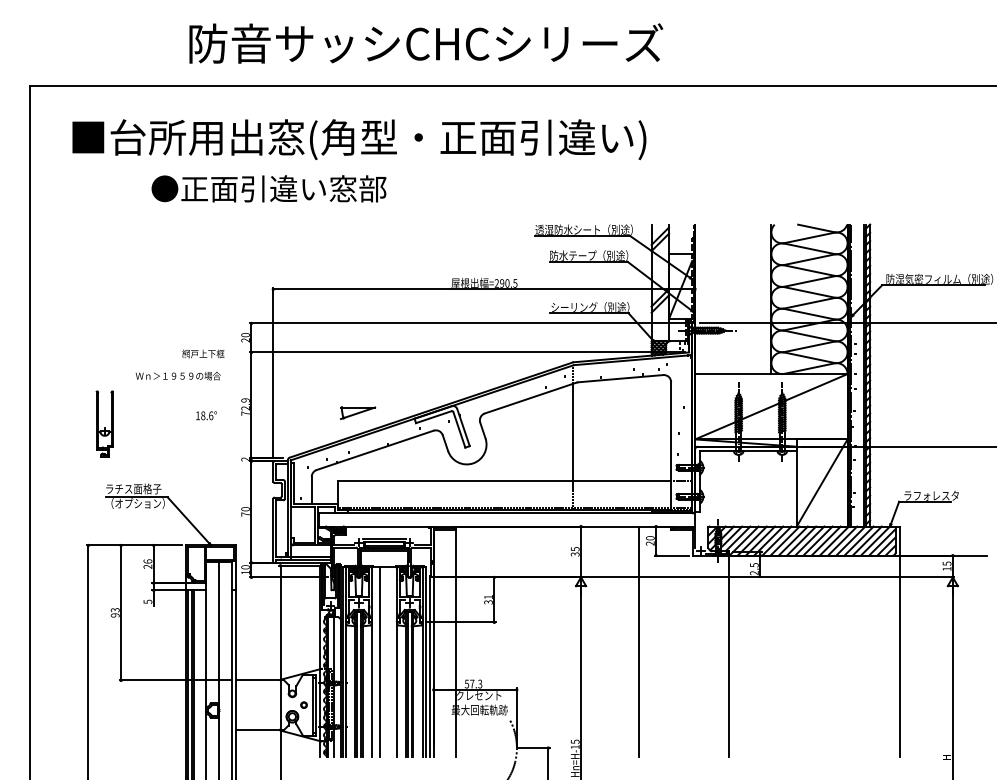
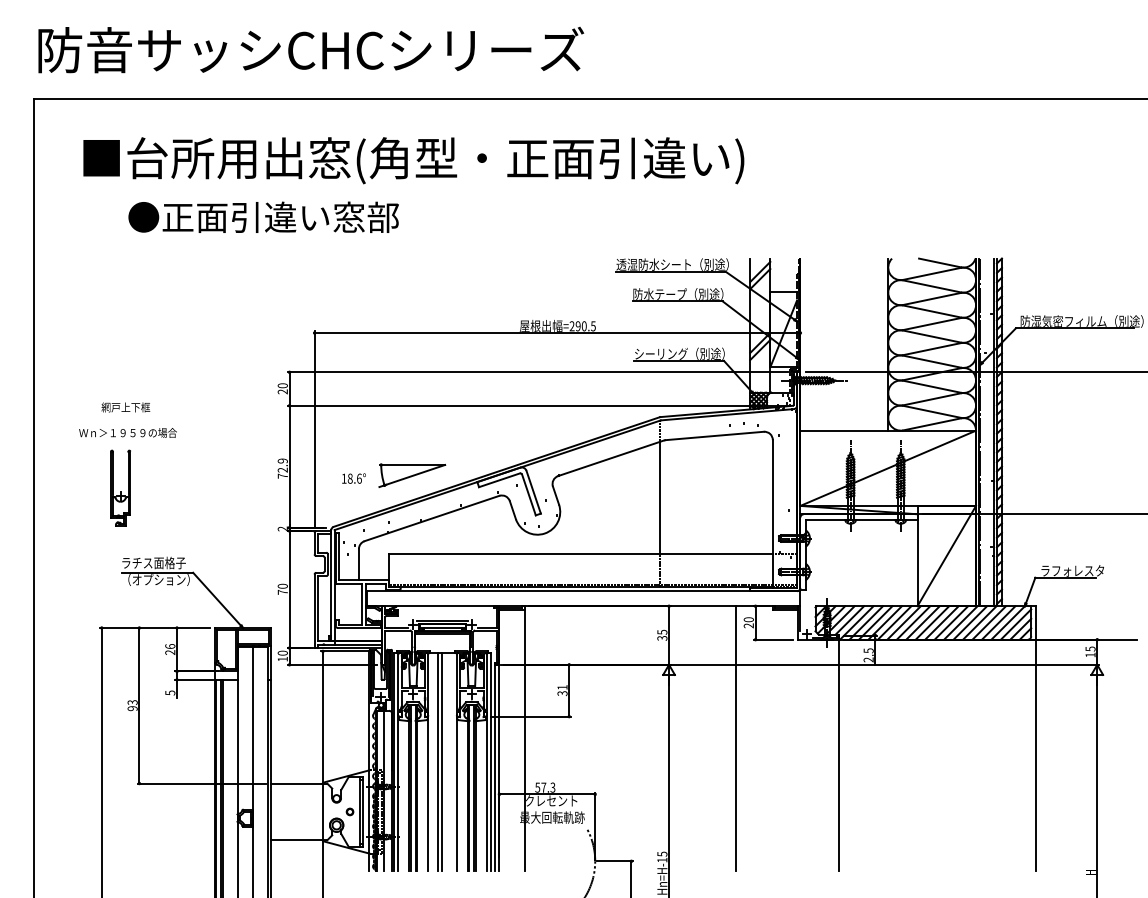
text: (426, 43) -> (311, 49), moved
text: (268, 188) -> (263, 216), moved
text: (203, 353) -> (126, 406), moved
text: (178, 375) -> (128, 432), moved
part: (357, 412) -> (411, 474), size x1.67
text: (206, 415) -> (354, 478), moved
line: (383, 661) -> (441, 761), added

